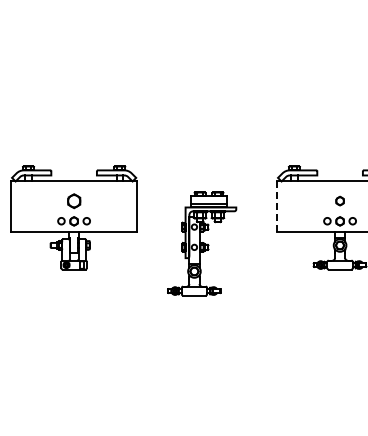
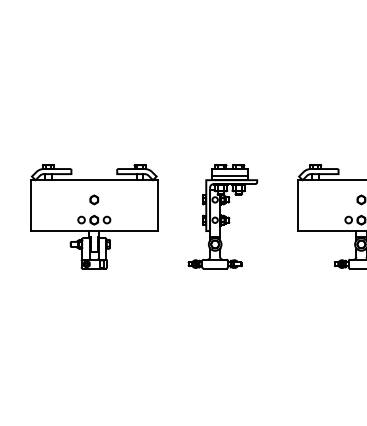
part: (73, 200) -> (93, 199), size x0.62
line: (276, 207) -> (297, 206), dashed -> solid
part: (202, 243) -> (223, 216), moved

